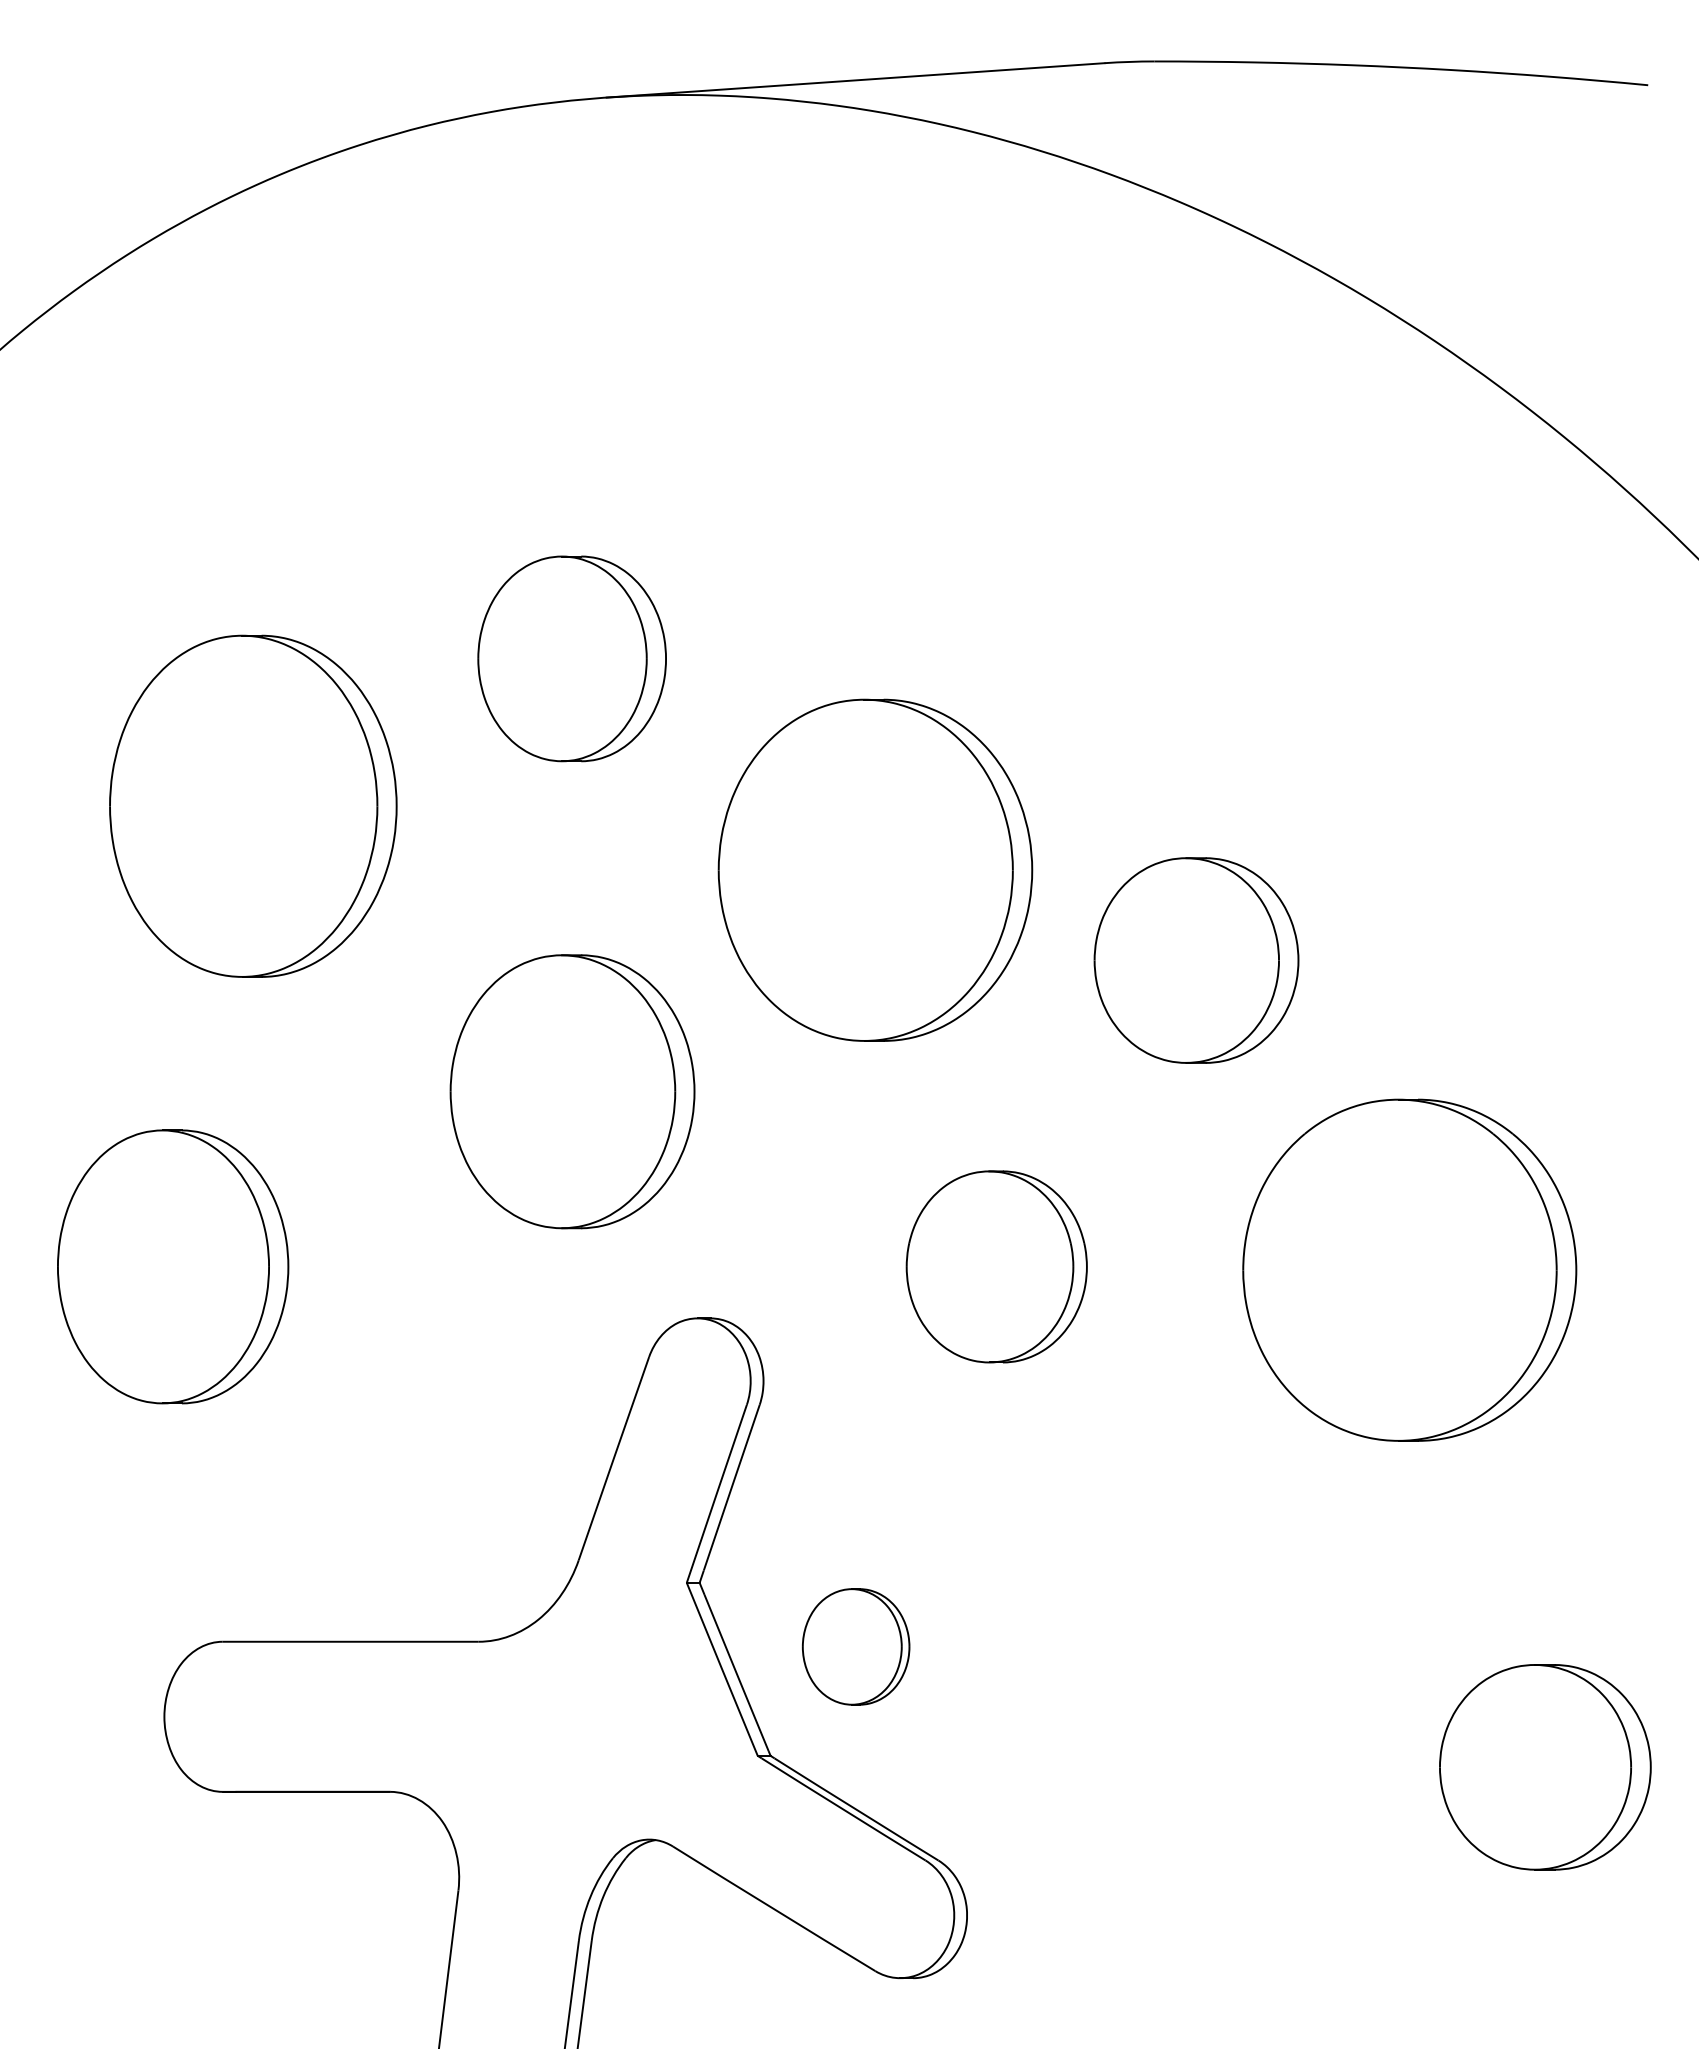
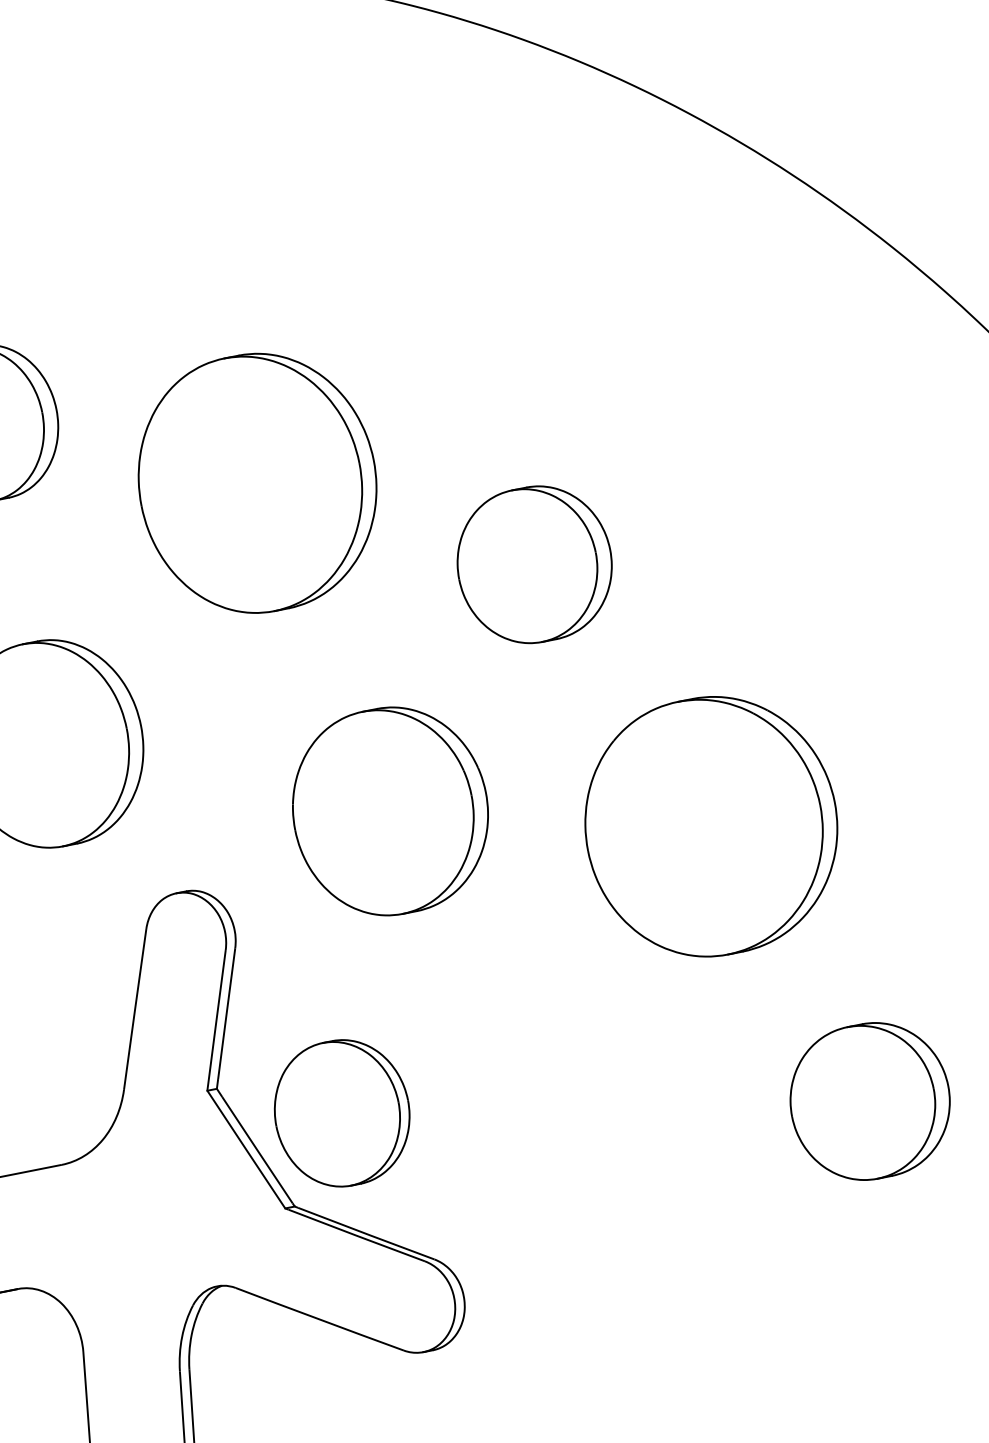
part: (875, 869) -> (257, 482), moved
part: (1196, 960) -> (534, 564), moved
part: (996, 1266) -> (390, 811), size x1.43
part: (1409, 1269) -> (711, 826), moved
part: (855, 1646) -> (341, 1113), size x1.67

